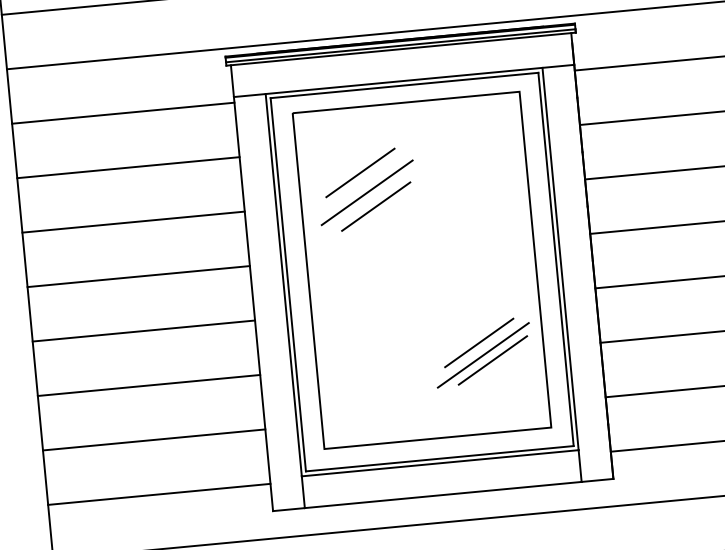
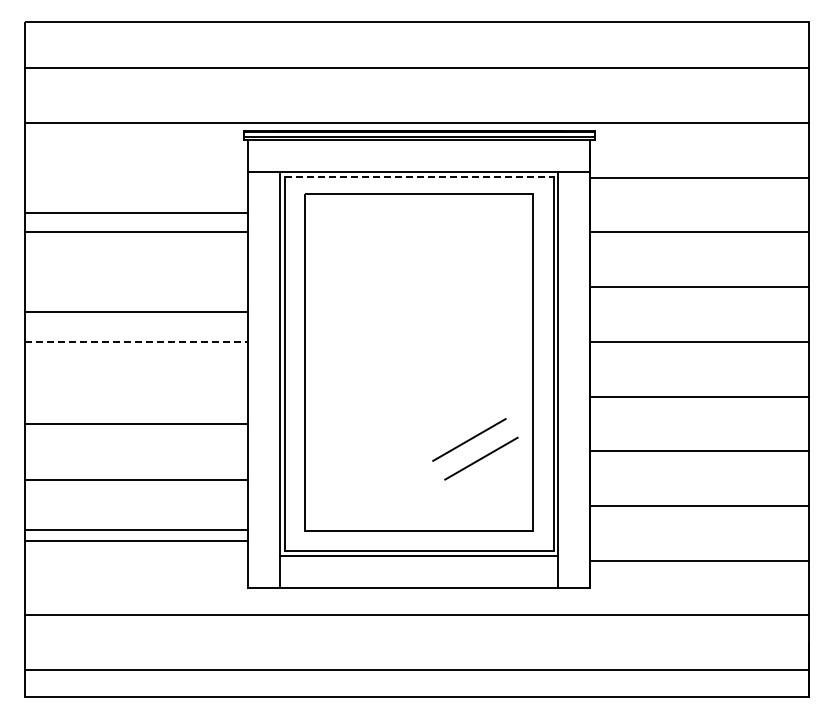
line: (404, 85) -> (419, 176), solid -> dashed
line: (123, 112) -> (136, 212), moved
line: (359, 172) -> (366, 259), removed
line: (366, 192) -> (371, 279), removed
line: (376, 206) -> (379, 294), removed
line: (133, 222) -> (136, 312), moved
line: (138, 276) -> (136, 341), solid -> dashed
line: (143, 331) -> (136, 423), moved
line: (483, 355) -> (472, 452), removed
line: (148, 385) -> (136, 480), moved
line: (153, 439) -> (136, 540), moved
line: (159, 494) -> (136, 529), moved

